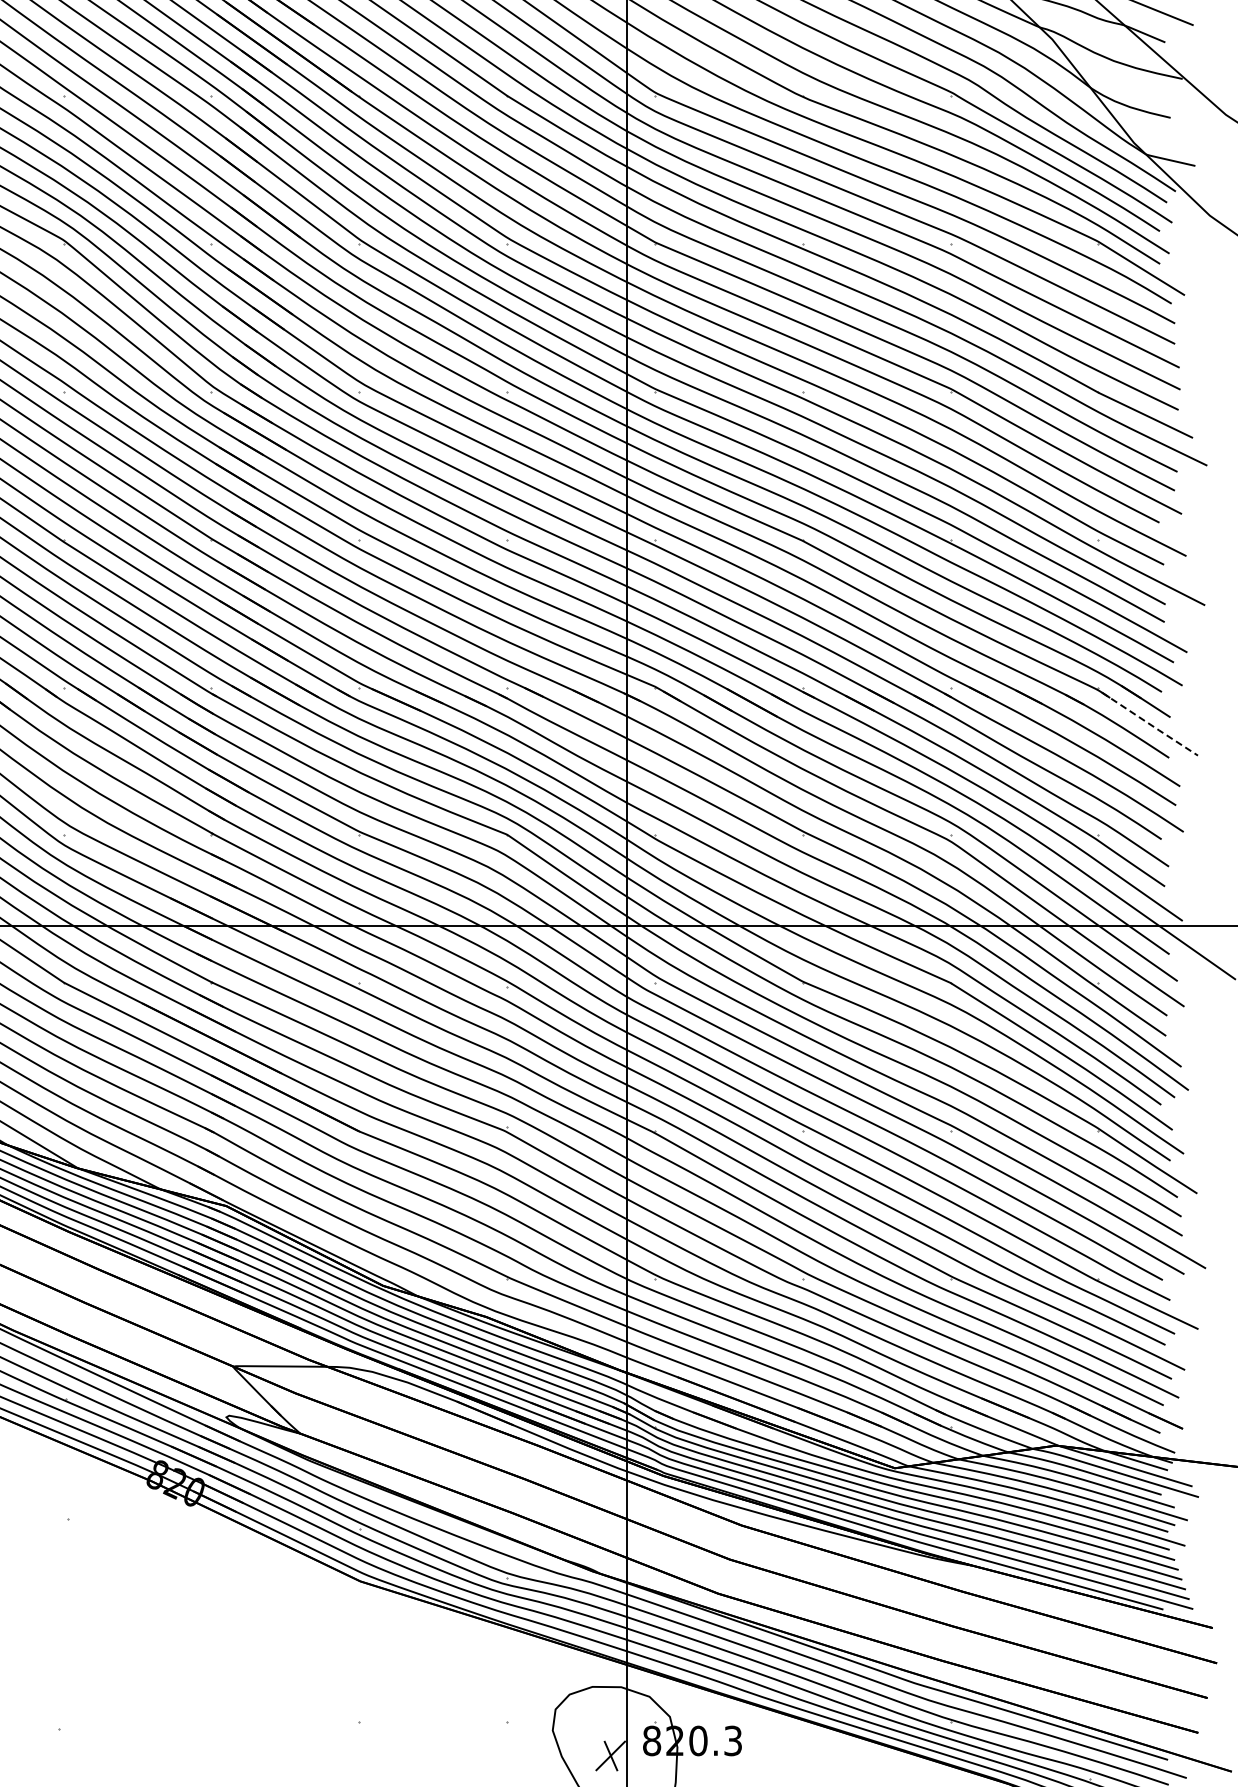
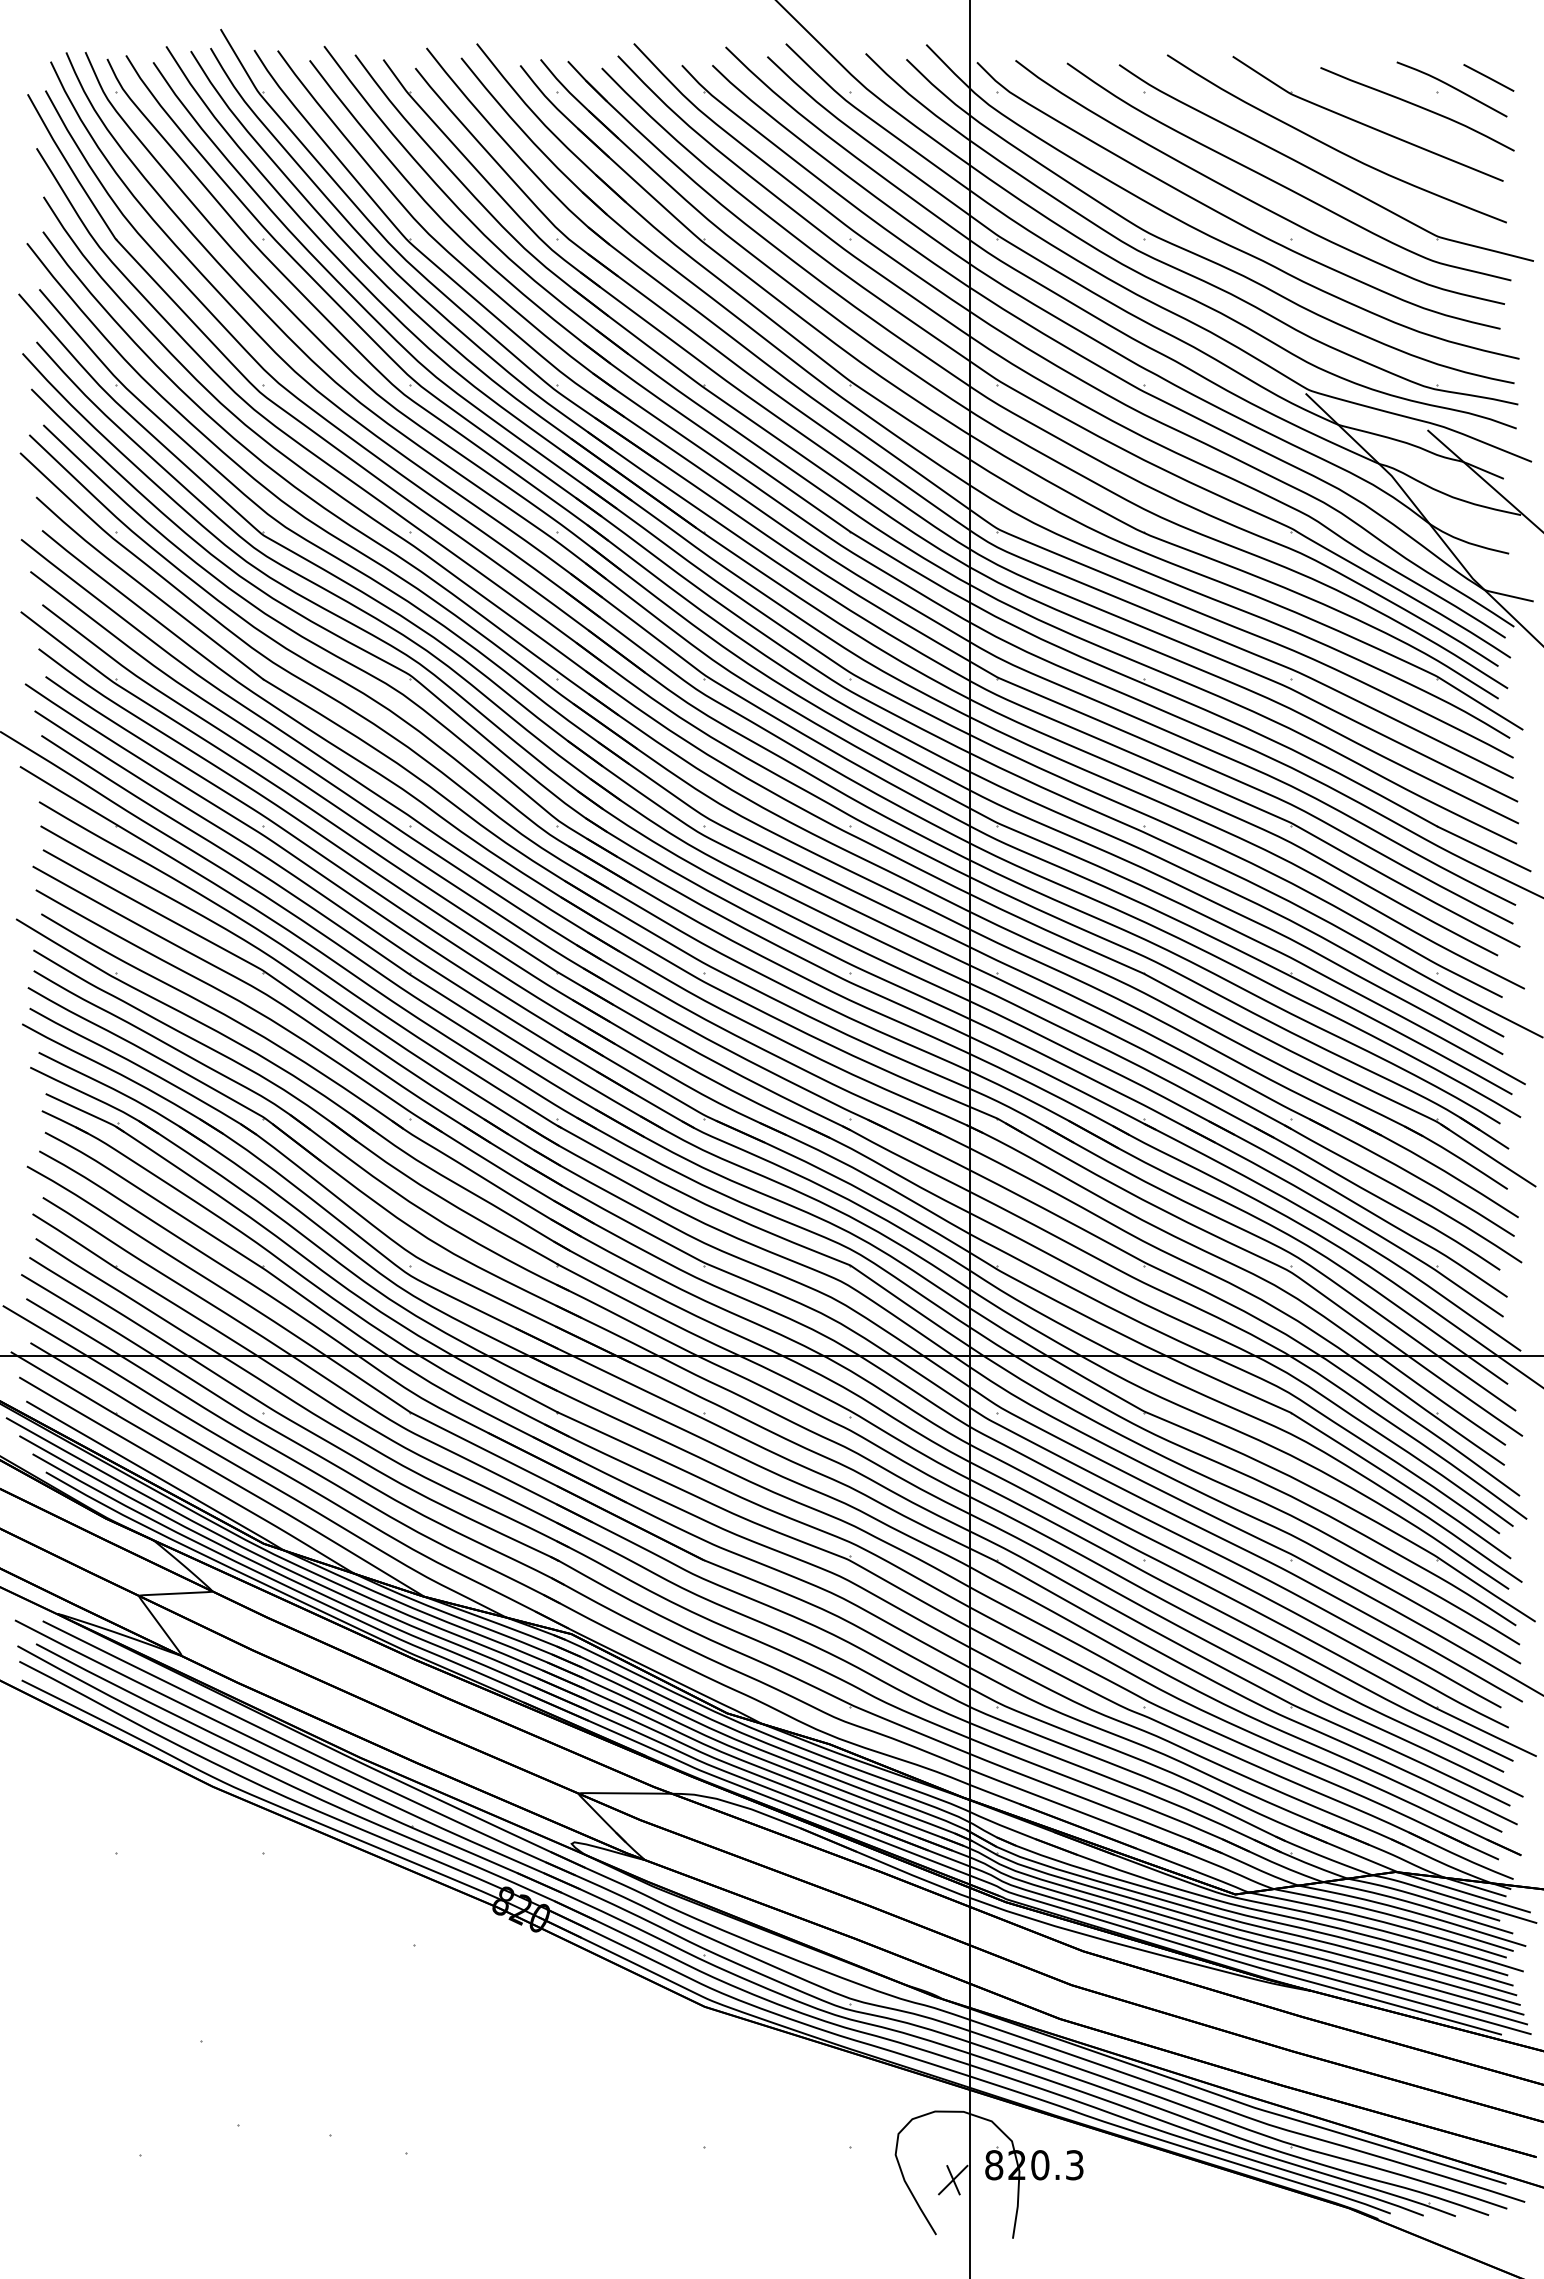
line: (1149, 723) -> (1488, 1155), dashed -> solid

